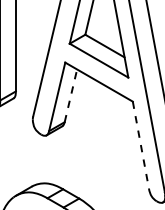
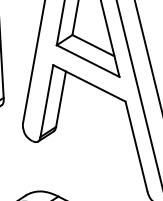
line: (71, 95) -> (61, 98), dashed -> solid
line: (141, 145) -> (137, 146), dashed -> solid

